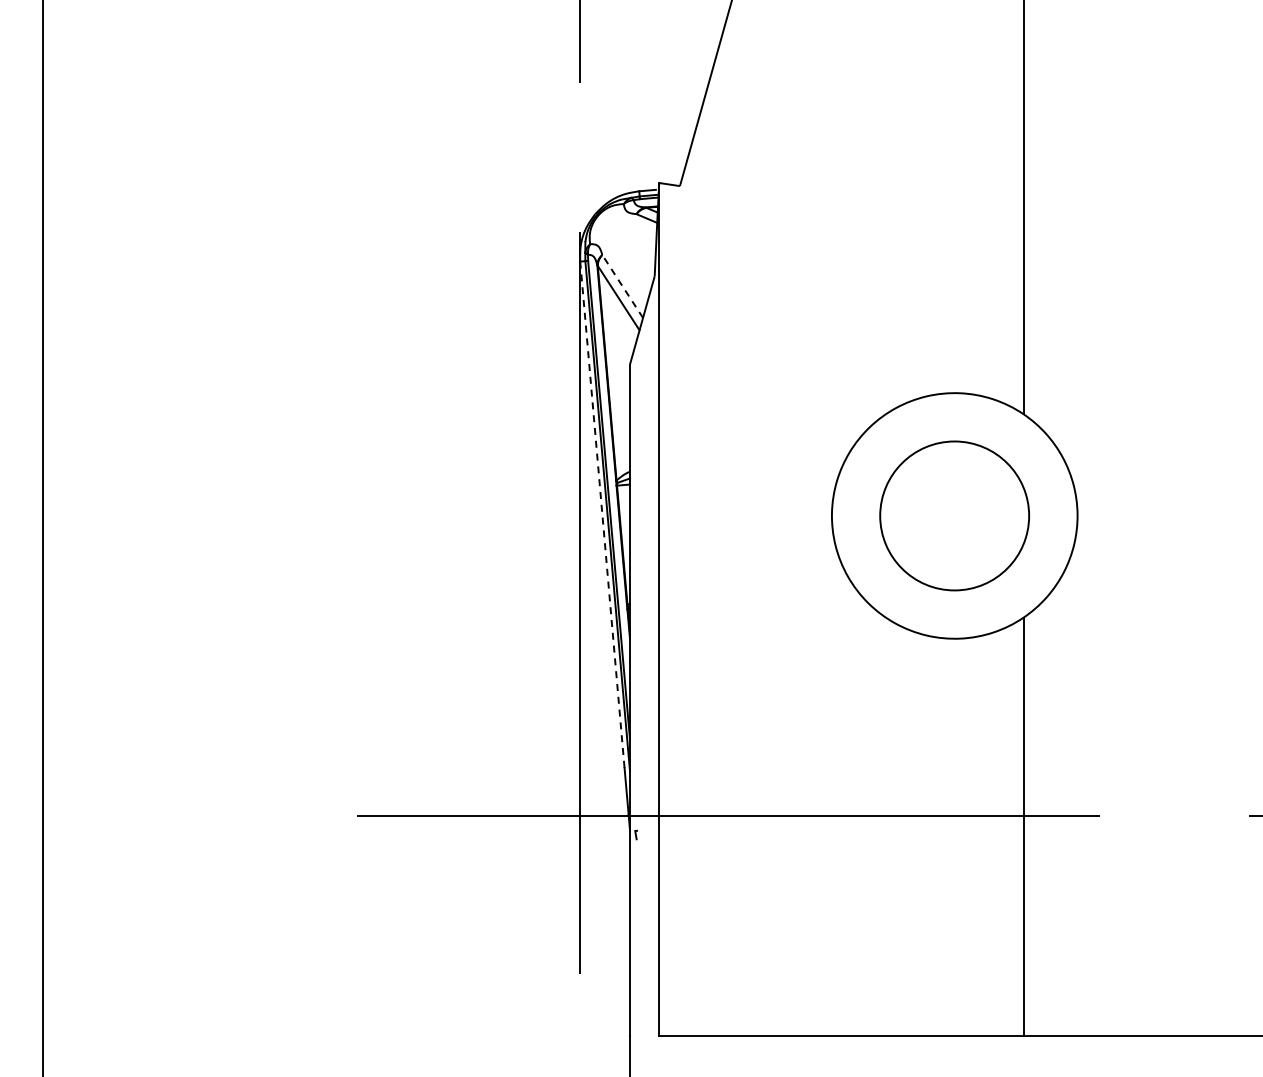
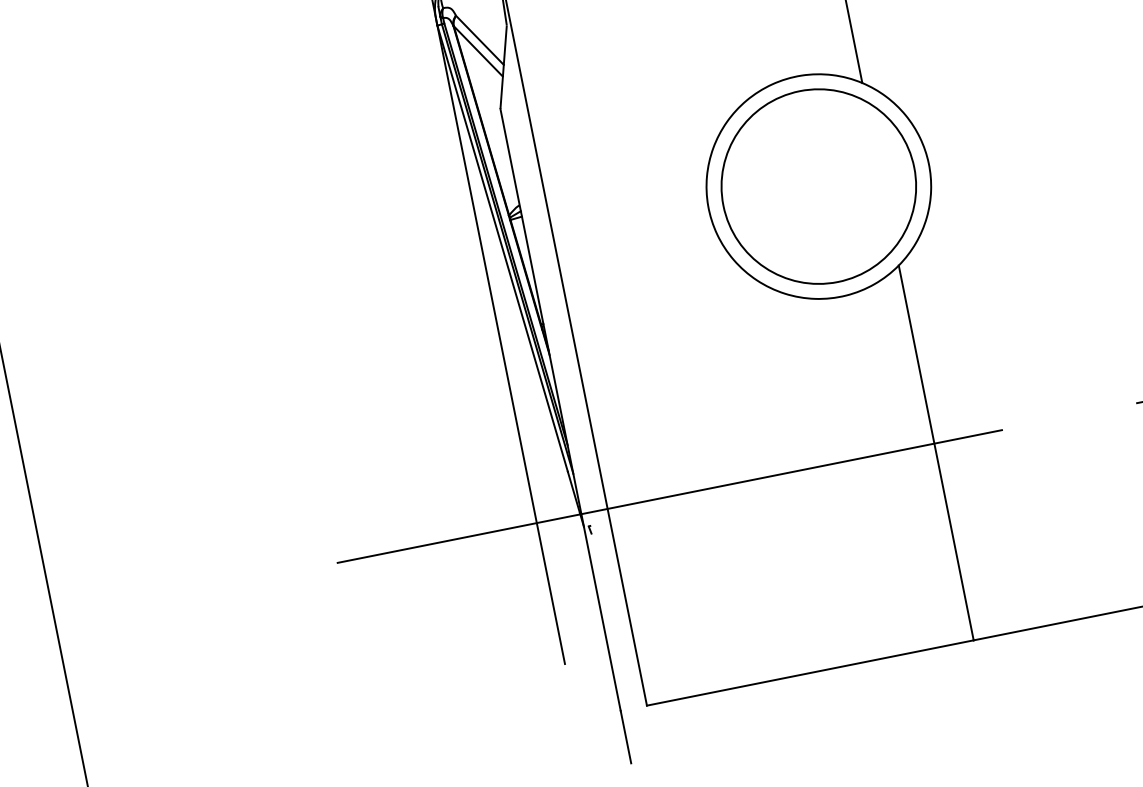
line: (622, 286) -> (479, 40), dashed -> solid
line: (602, 515) -> (502, 249), dashed -> solid
circle: (954, 515) -> (818, 186), size x1.43

